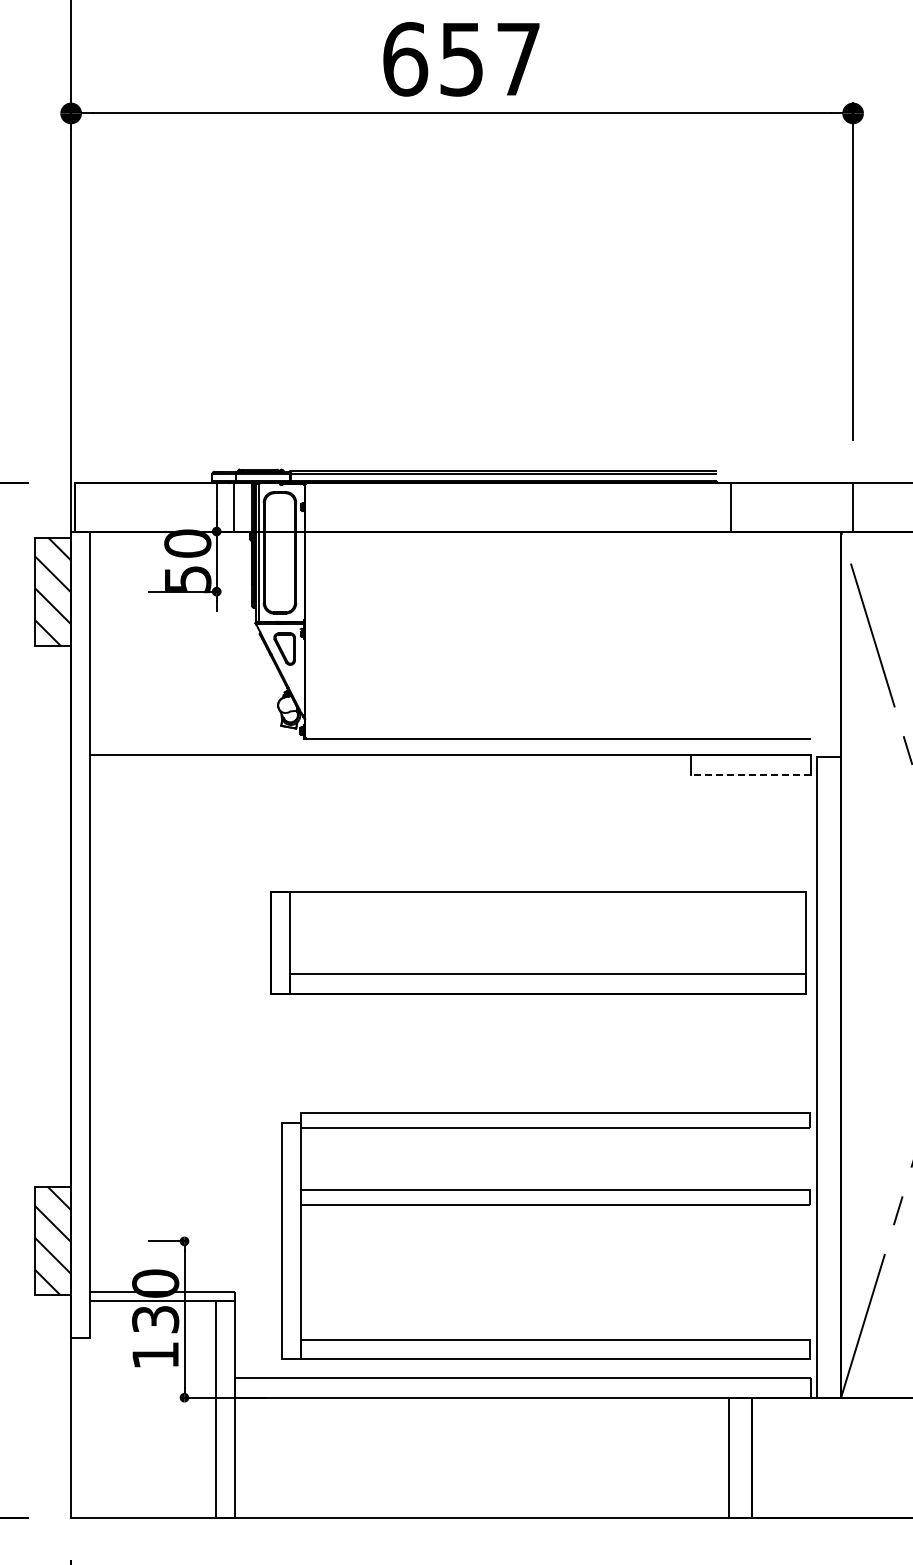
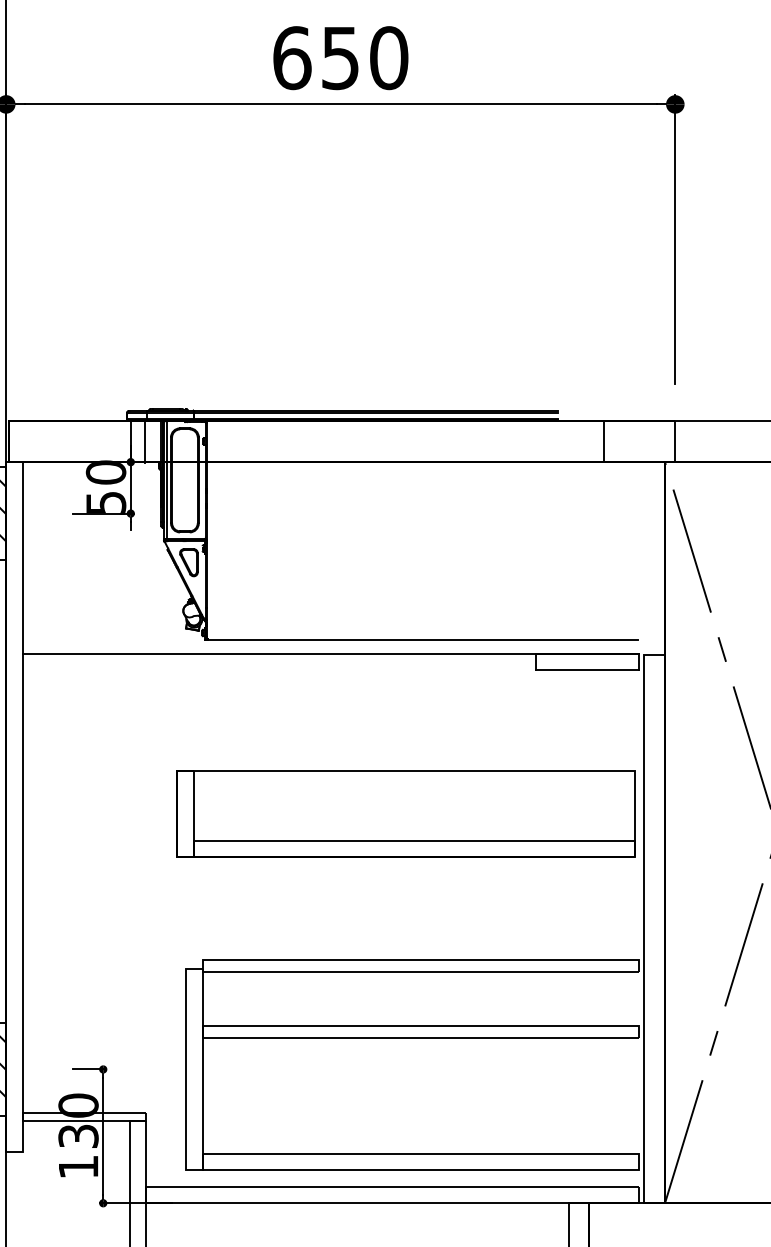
text: (518, 59) -> (389, 58), 657 -> 650
line: (731, 507) -> (604, 441), moved
line: (750, 774) -> (587, 670), dashed -> solid

